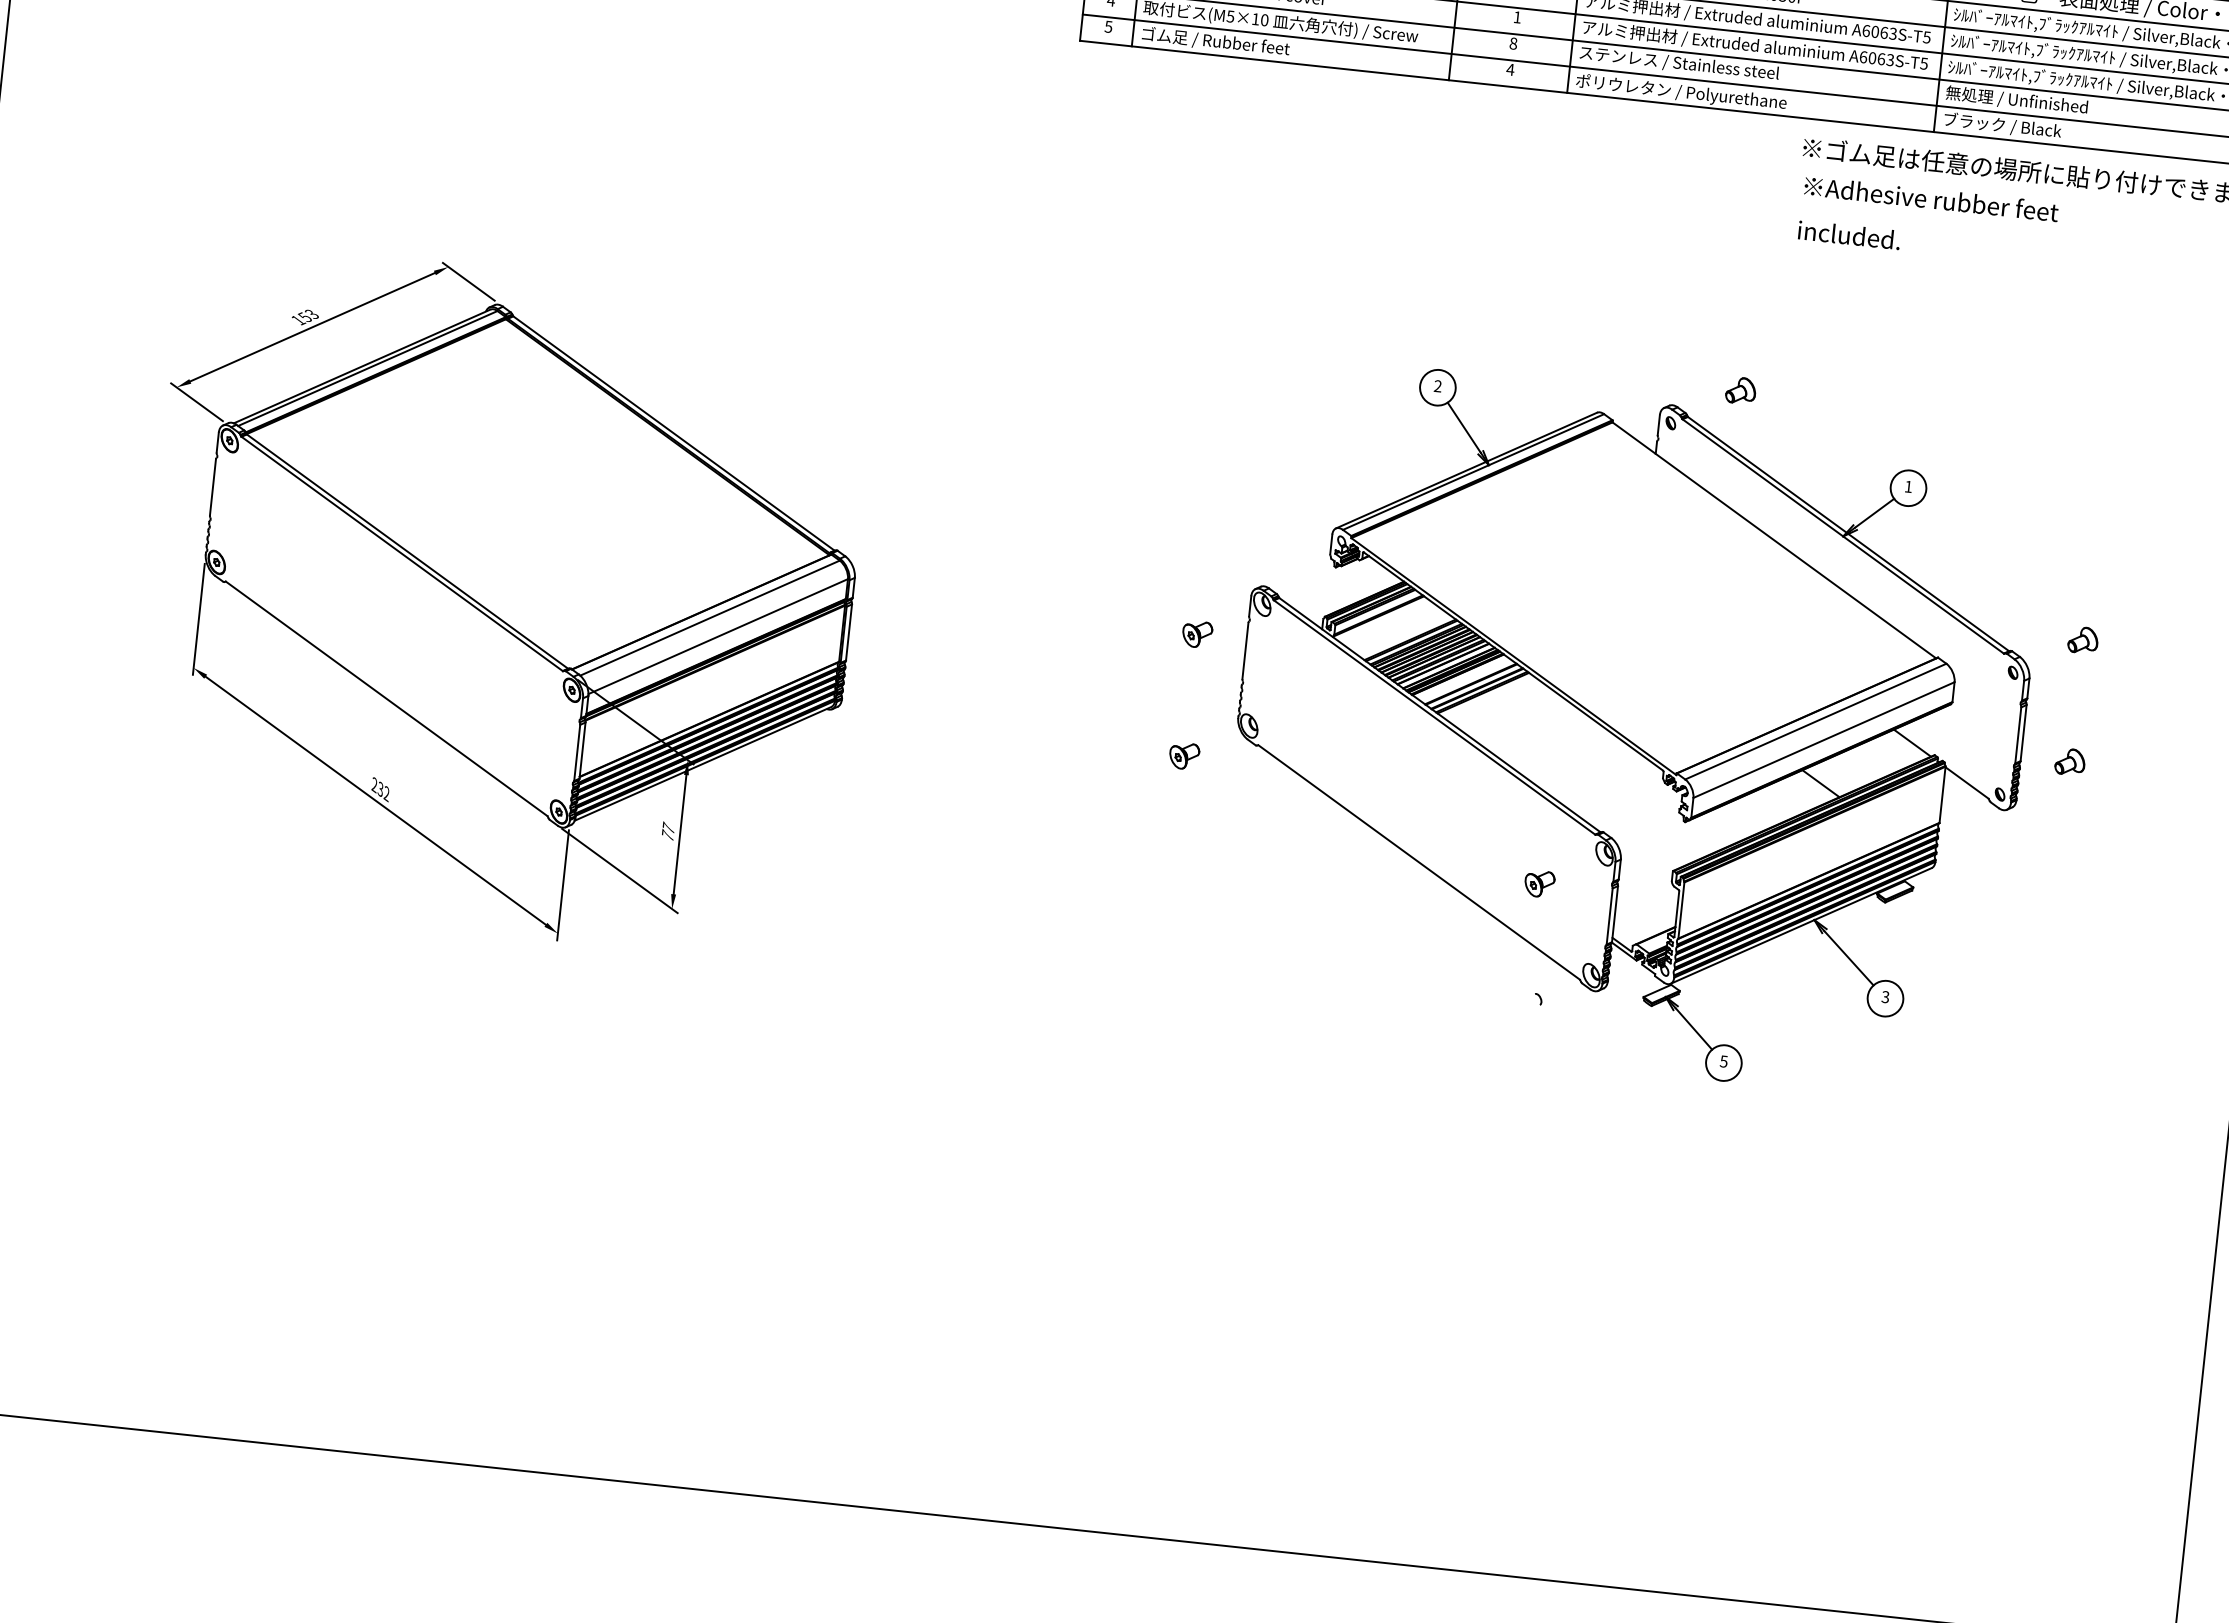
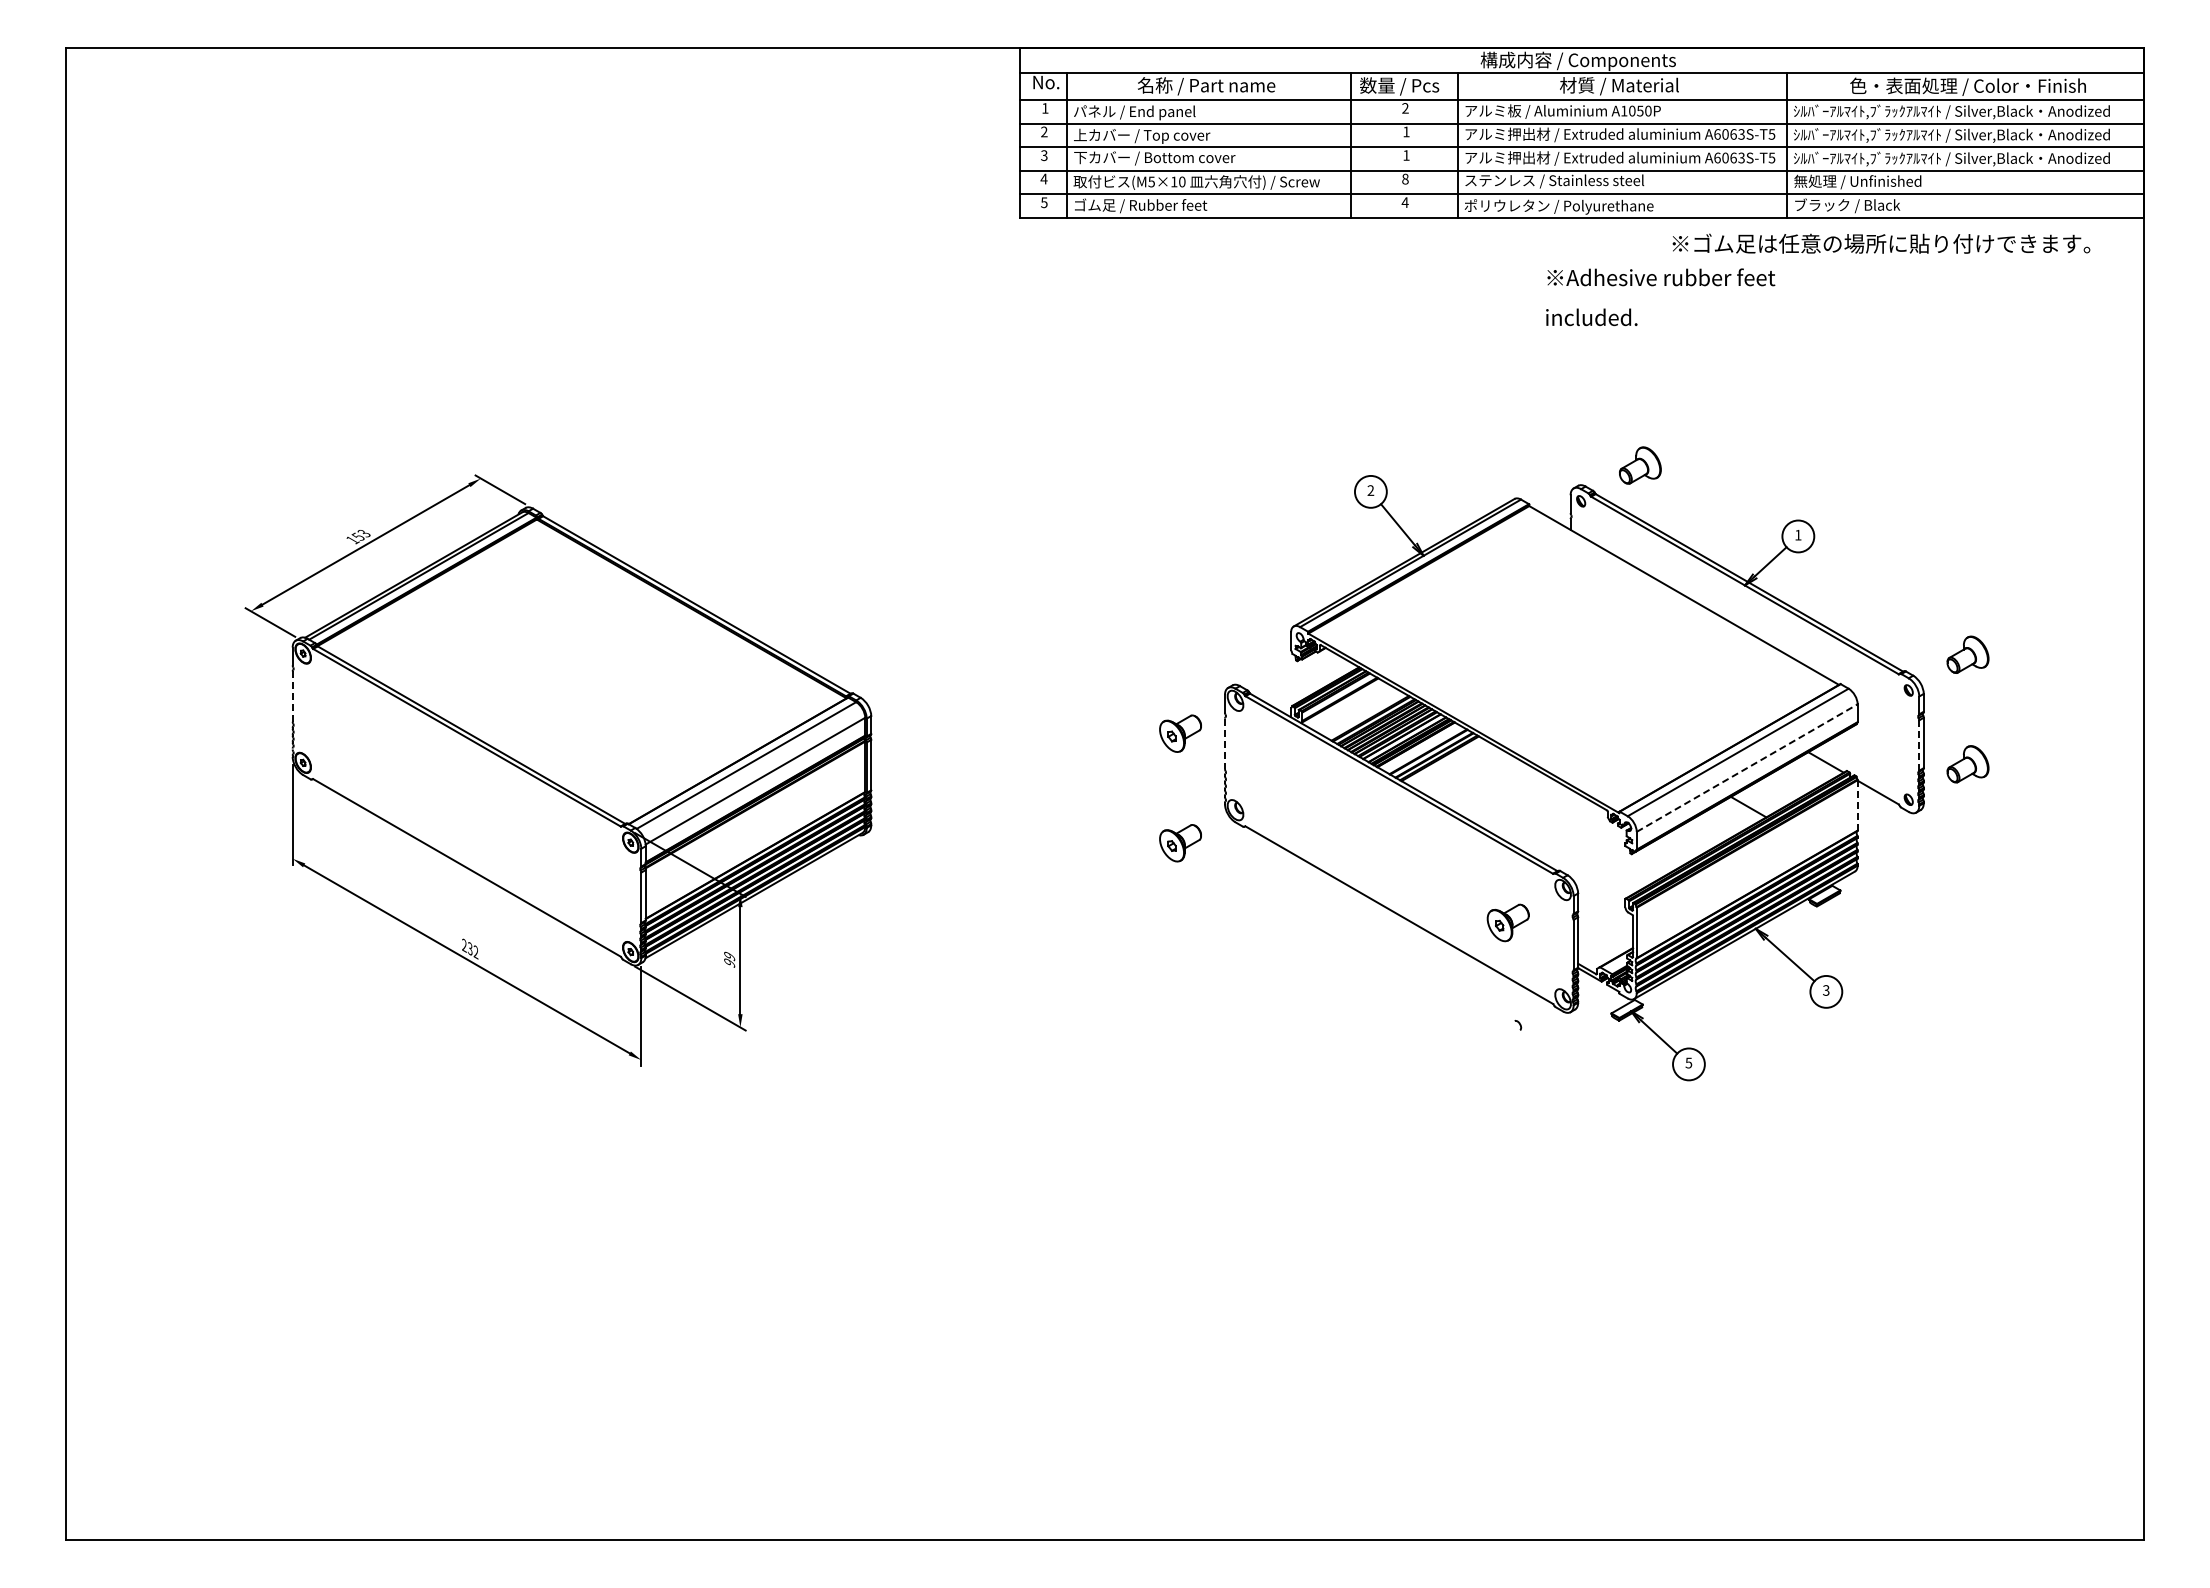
text: (1928, 221) -> (1660, 297), moved
part: (1741, 390) -> (1640, 465), size x1.6
line: (212, 488) -> (292, 697), solid -> dashed
part: (1197, 634) -> (1180, 733), size x1.6
part: (2082, 639) -> (1967, 654), size x1.6
line: (1244, 651) -> (1224, 744), solid -> dashed
line: (2018, 735) -> (1919, 745), solid -> dashed
line: (1824, 740) -> (1747, 768), solid -> dashed
part: (1184, 755) -> (1180, 842), size x1.6
part: (2069, 761) -> (1967, 763), size x1.6
line: (1942, 794) -> (1857, 805), solid -> dashed
text: (668, 830) -> (729, 958), 77 -> 99
part: (1539, 883) -> (1508, 922), size x1.6

